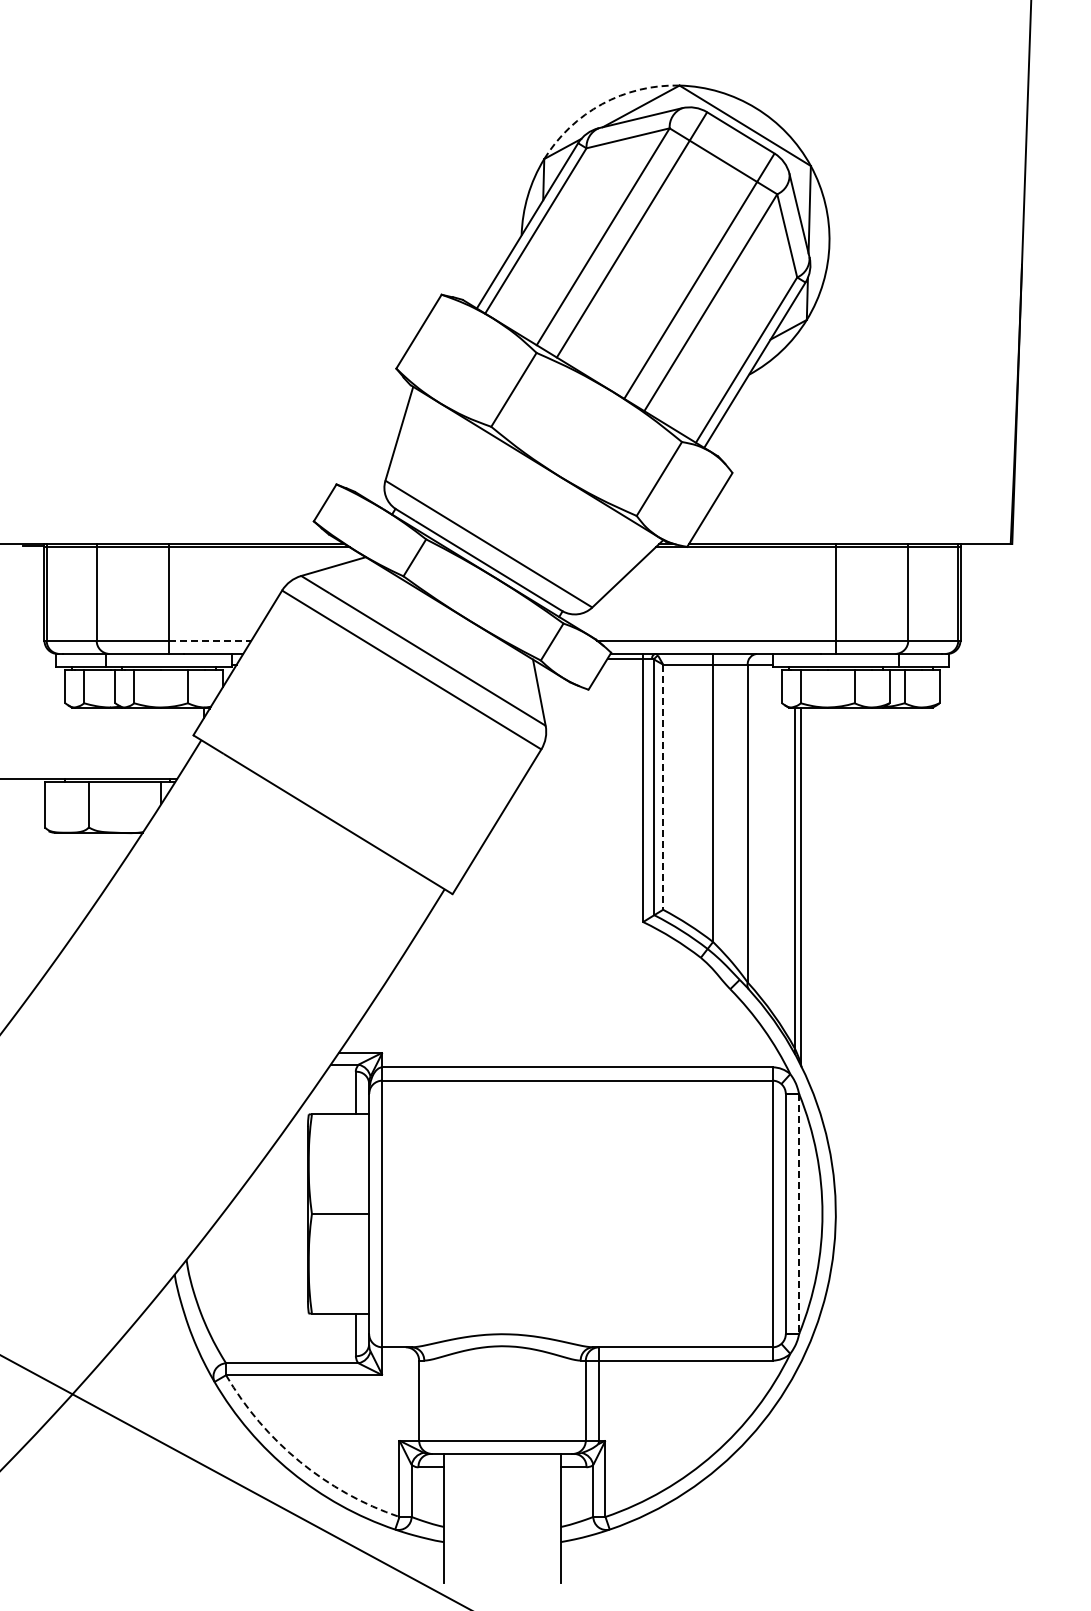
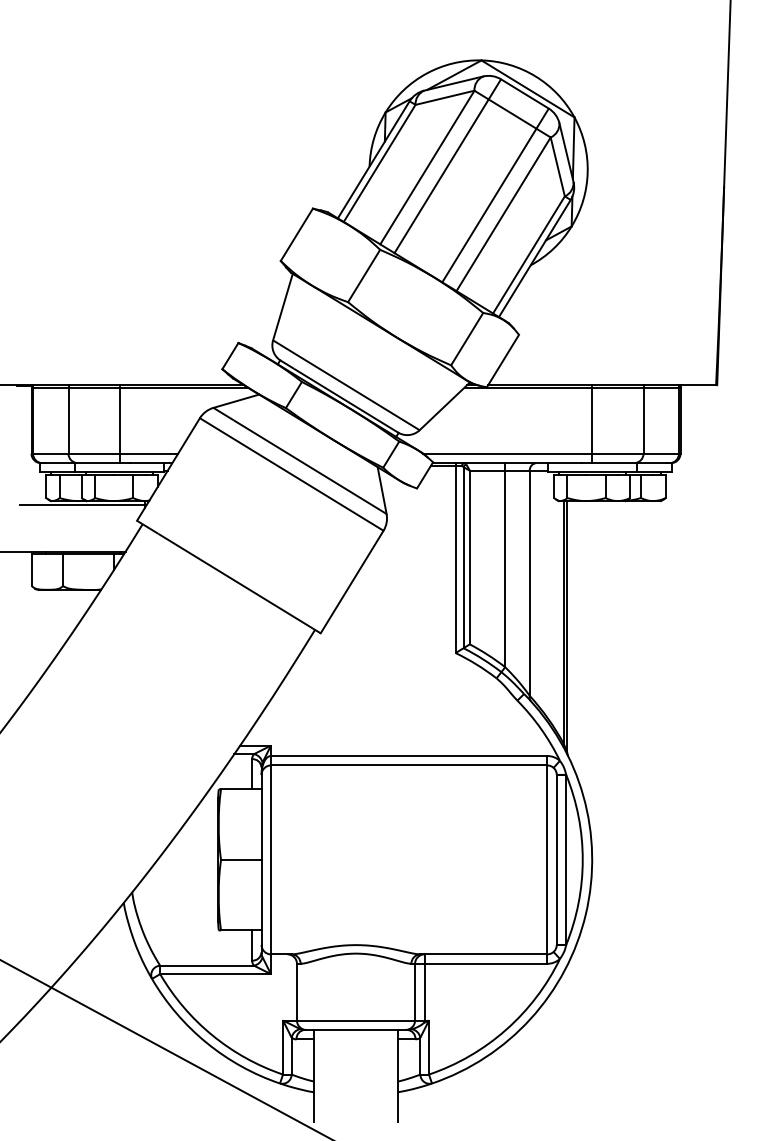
arc: (602, 104) -> (426, 73), dashed -> solid
line: (210, 640) -> (149, 453), dashed -> solid
line: (116, 713) -> (82, 505), added
line: (663, 787) -> (470, 557), dashed -> solid
line: (799, 1213) -> (566, 859), dashed -> solid
arc: (299, 1461) -> (212, 1035), dashed -> solid

